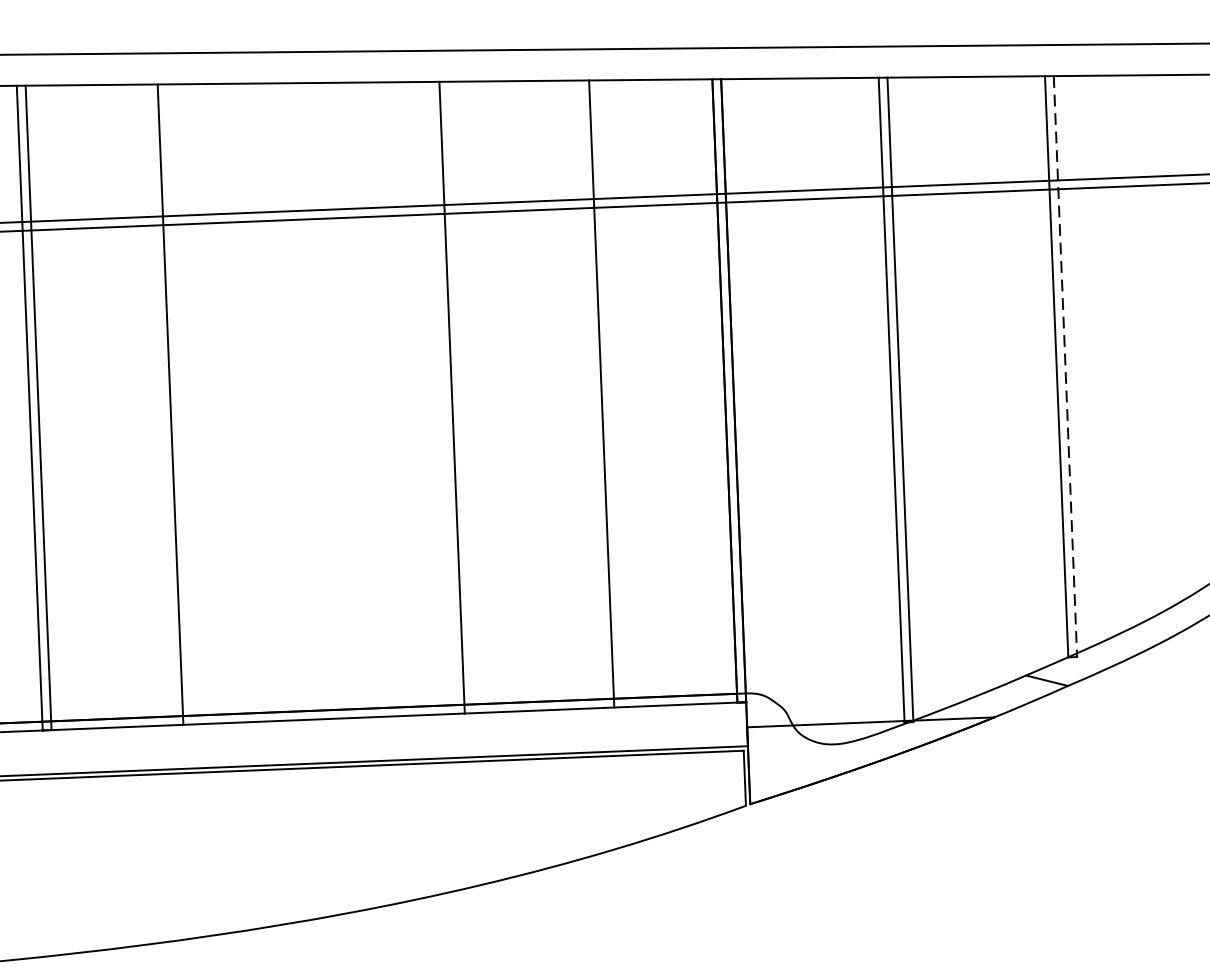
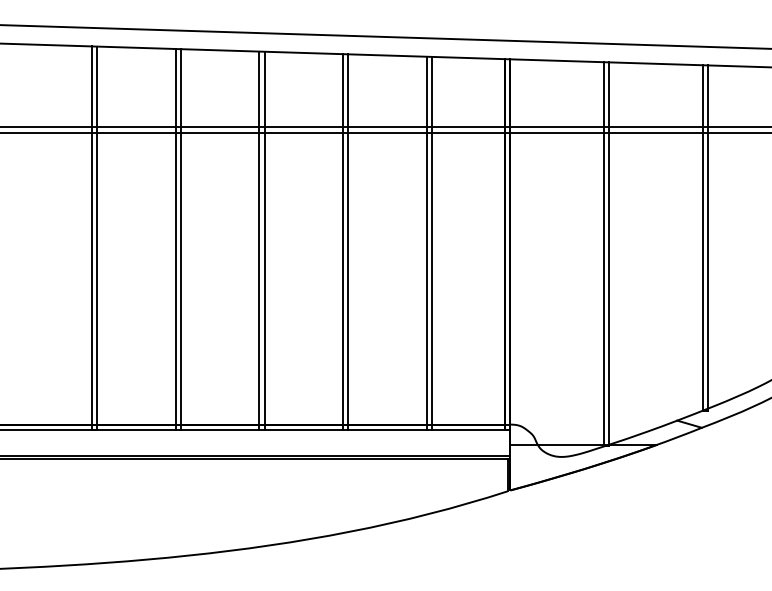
line: (1064, 367) -> (707, 238), dashed -> solid
line: (592, 392) -> (426, 242), added
line: (461, 396) -> (348, 241), added
line: (311, 400) -> (259, 240), added
line: (319, 400) -> (264, 240), added
line: (180, 404) -> (181, 239), added

